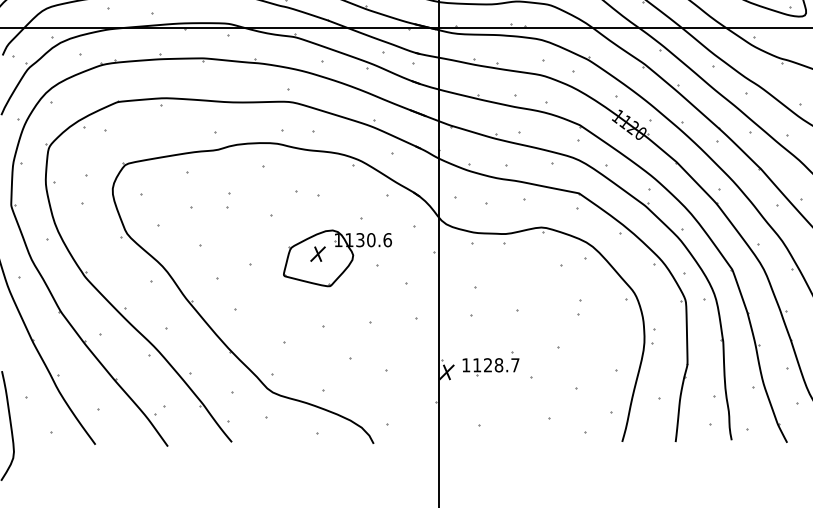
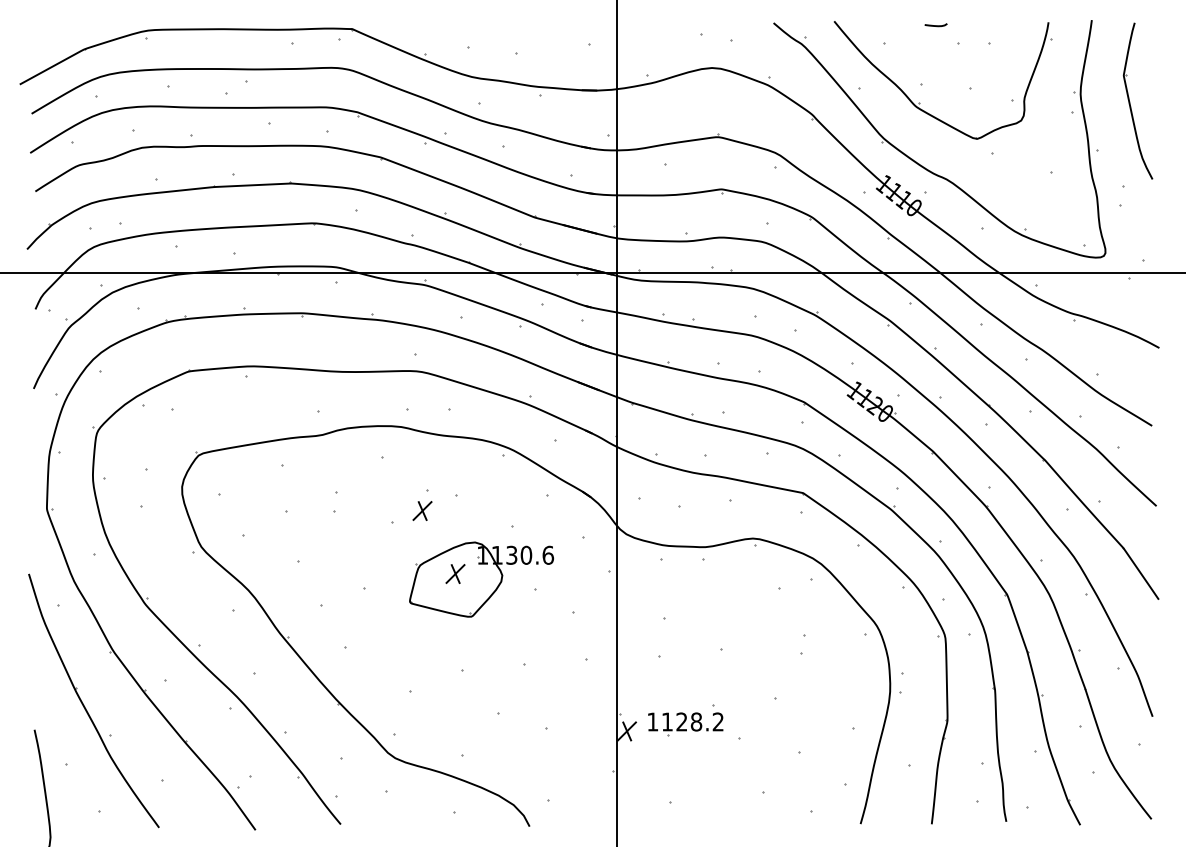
part: (293, 206) -> (422, 510), added
text: (514, 364) -> (717, 721), 1128.7 -> 1128.2

